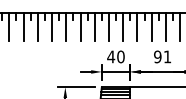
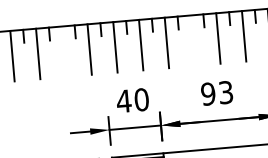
line: (80, 26) -> (63, 51), removed
line: (151, 26) -> (192, 40), removed
text: (167, 56) -> (225, 91), 91 -> 93

